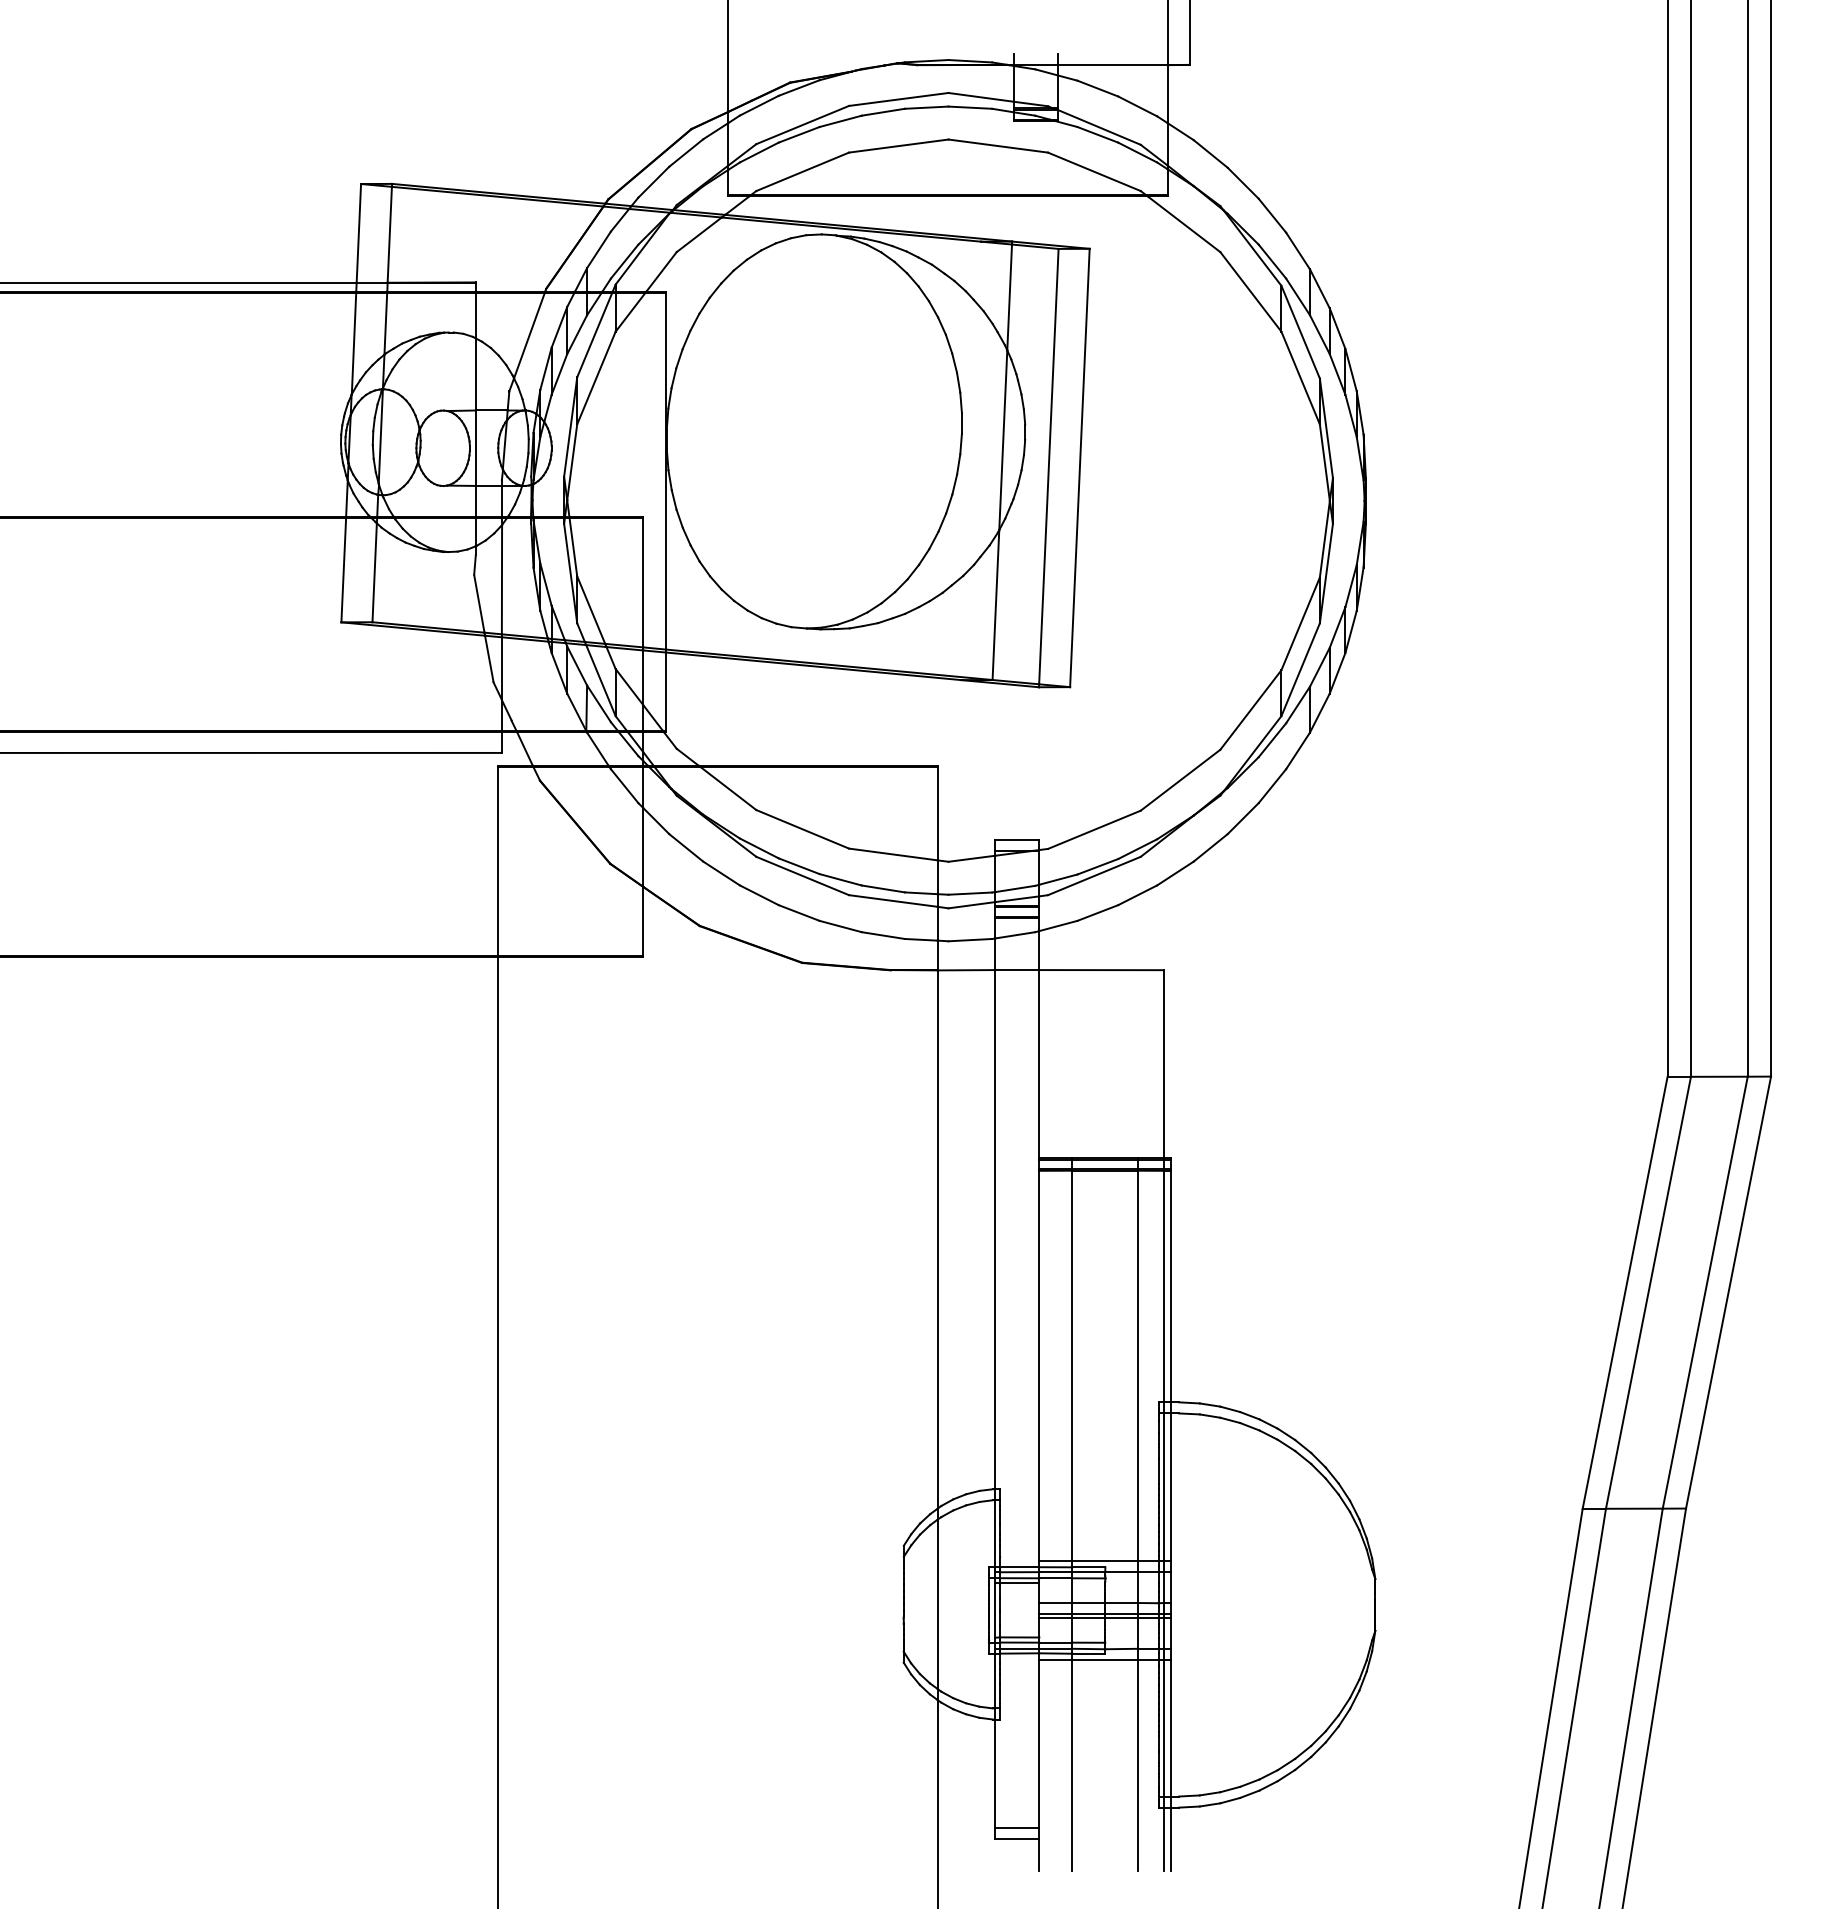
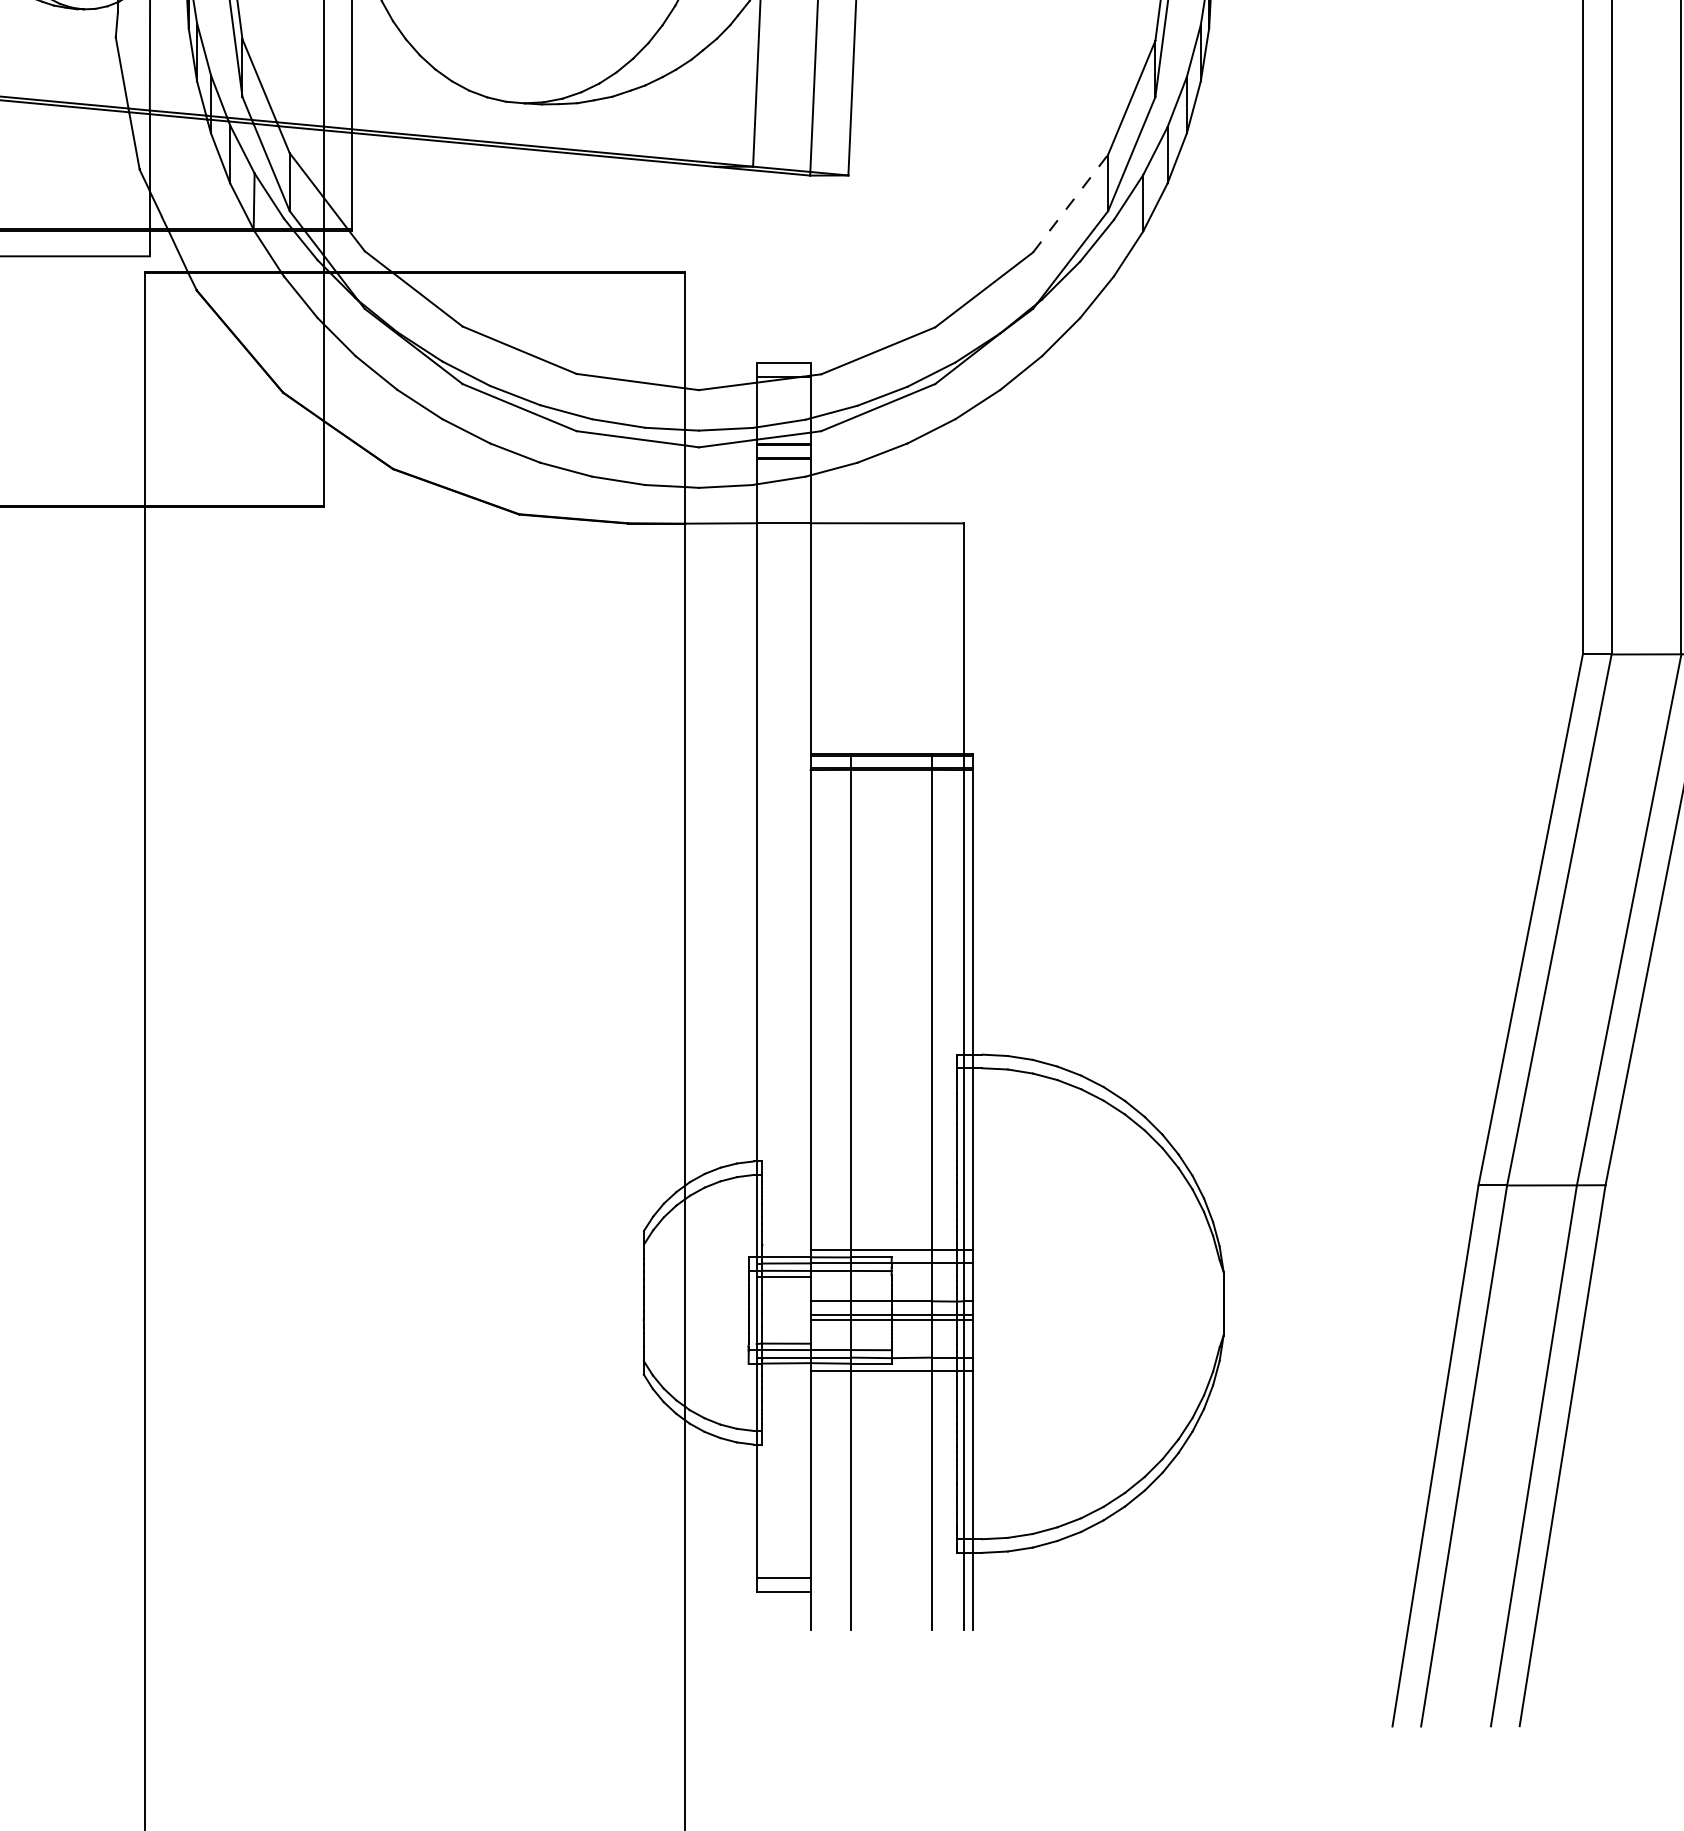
line: (1251, 709) -> (1071, 202), solid -> dashed

